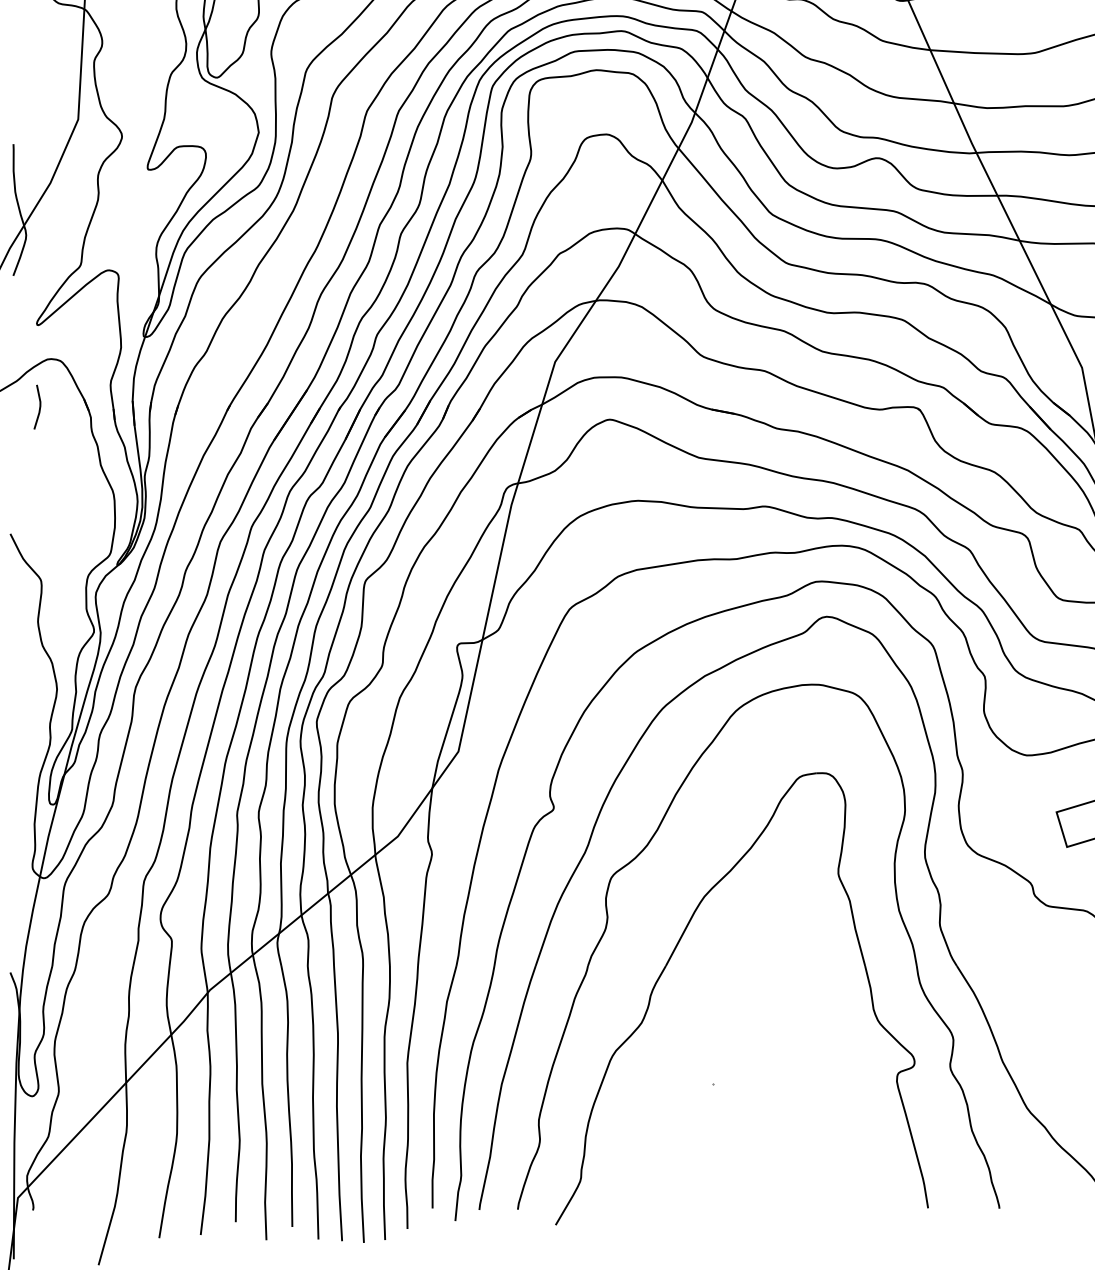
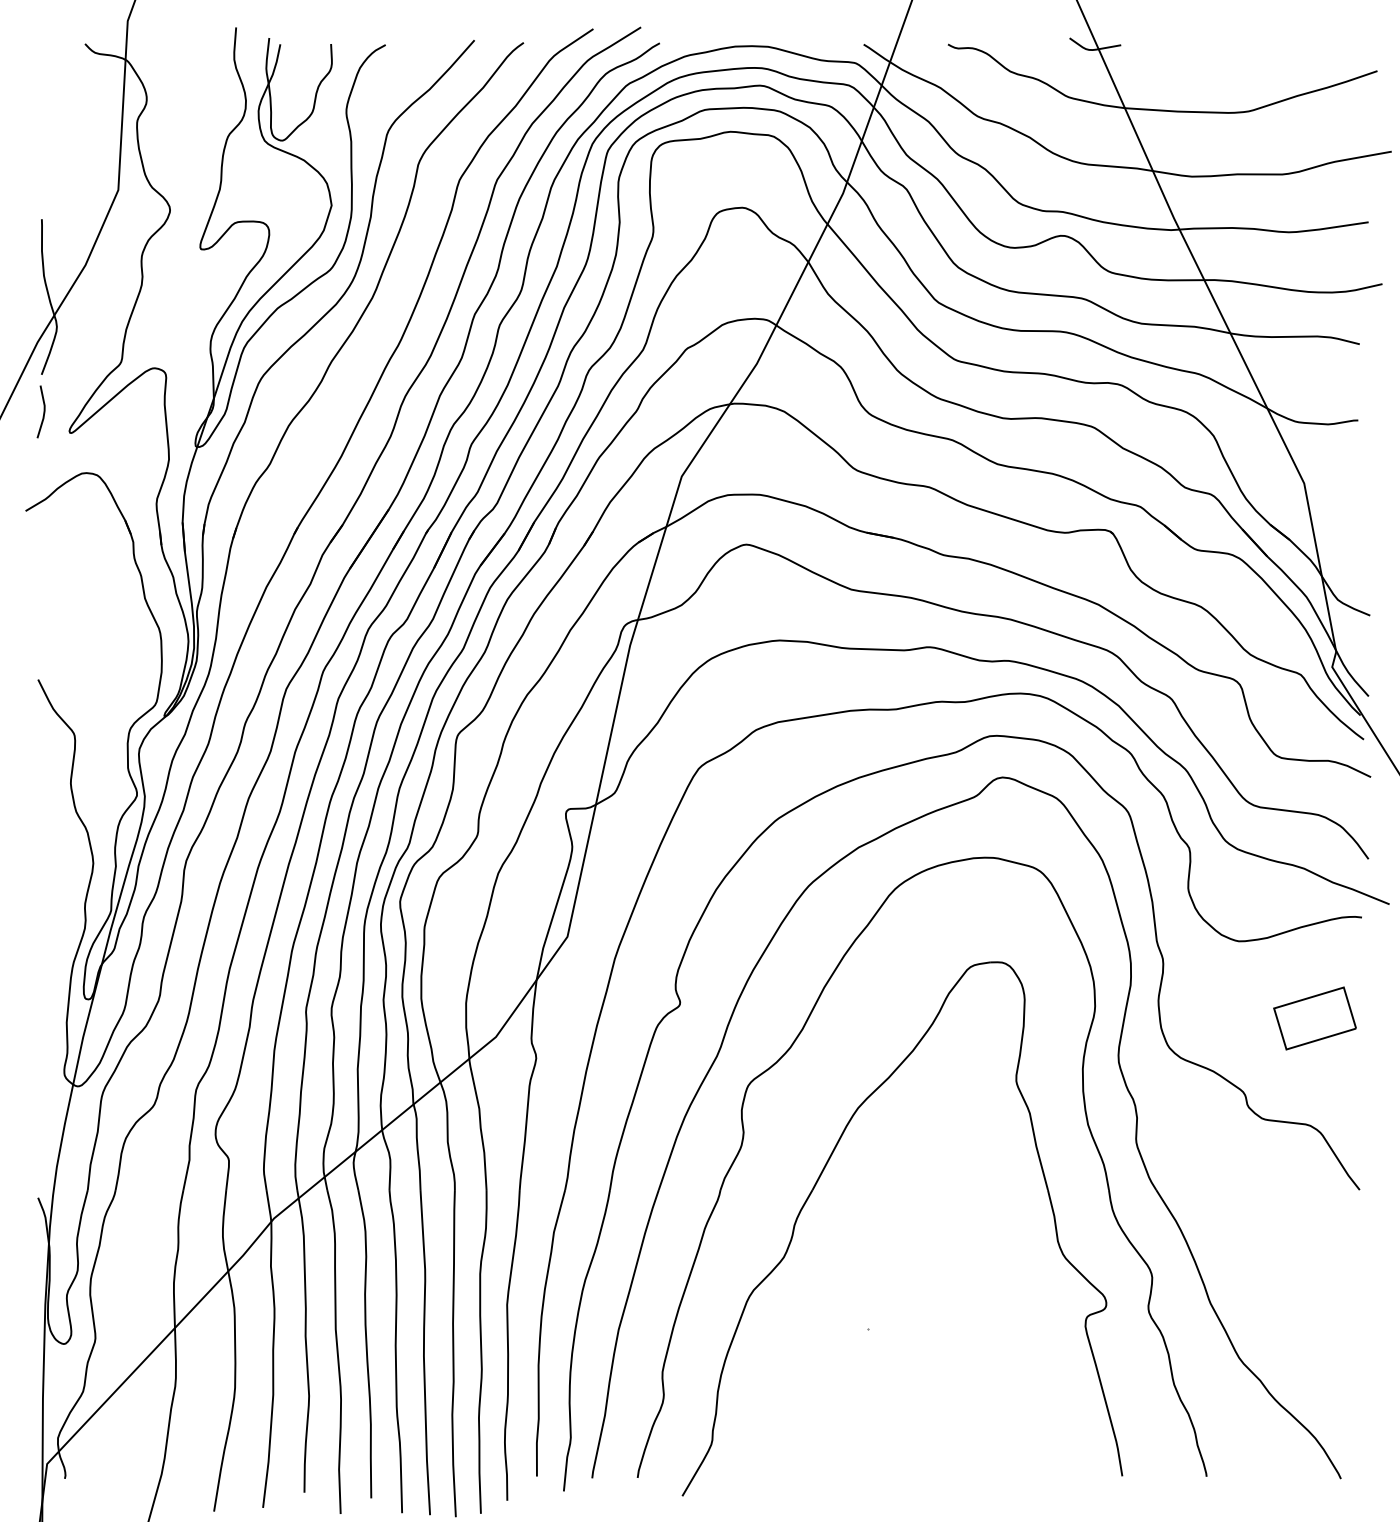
line: (39, 406) -> (43, 411), moved

